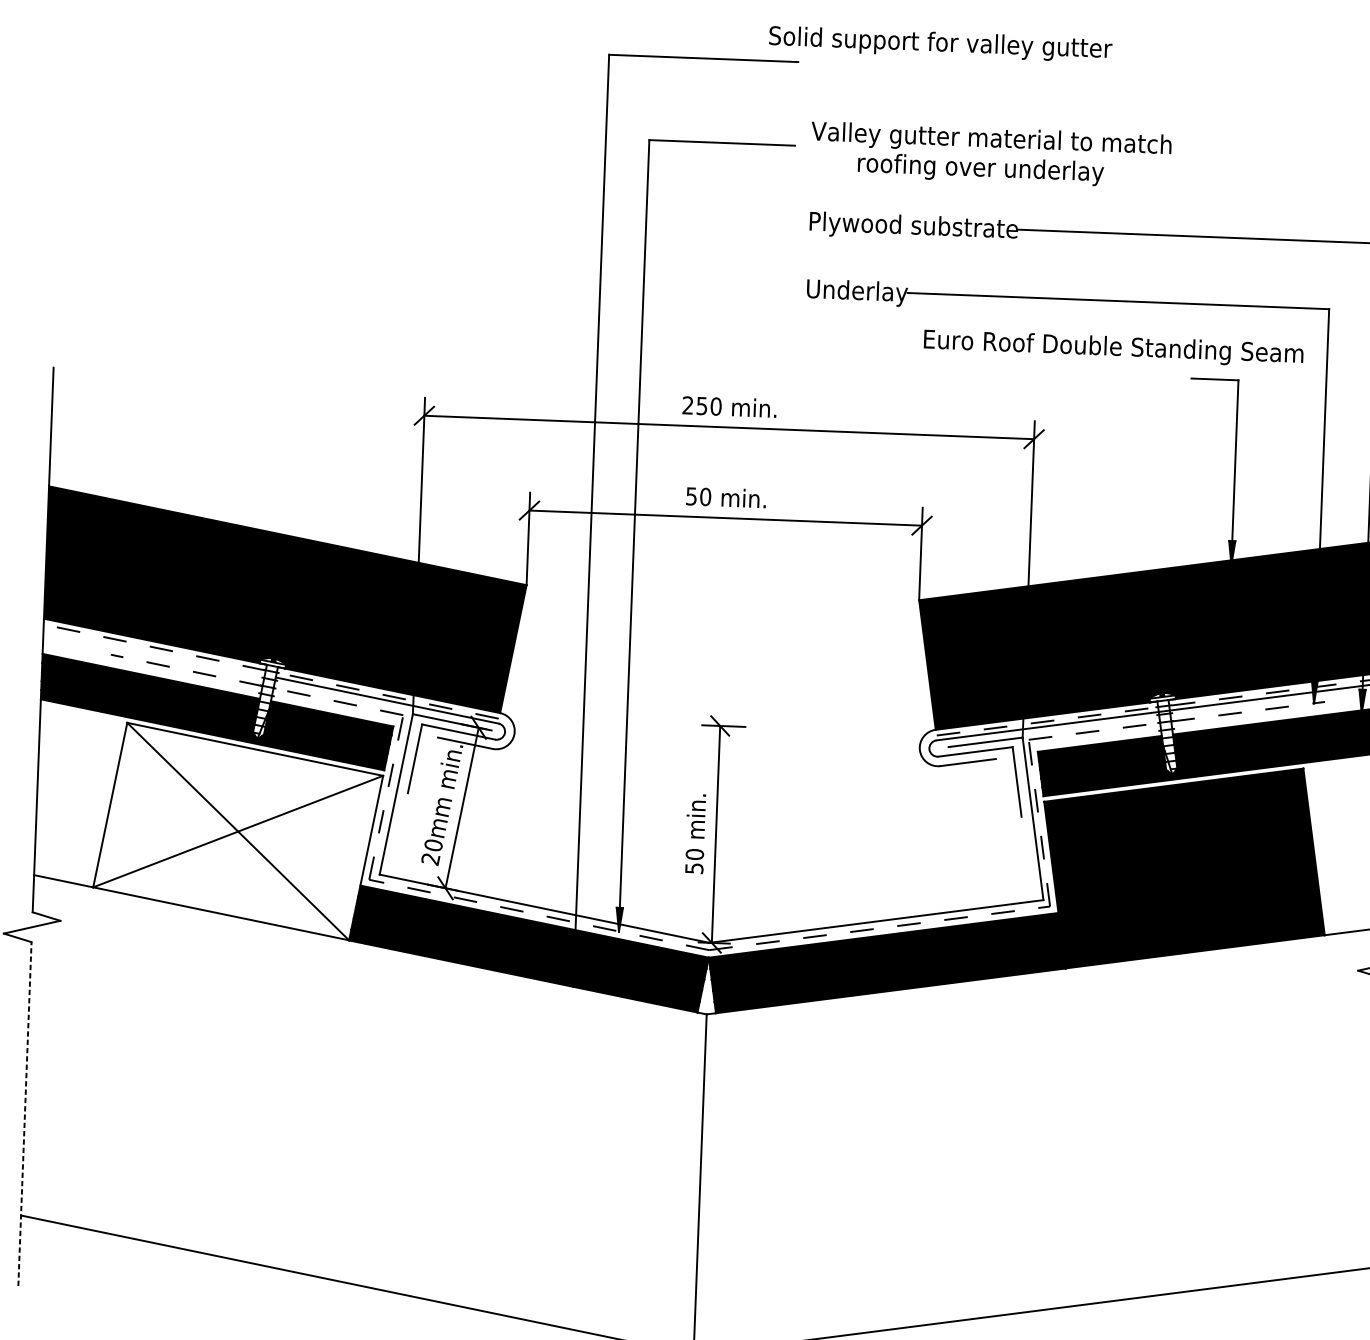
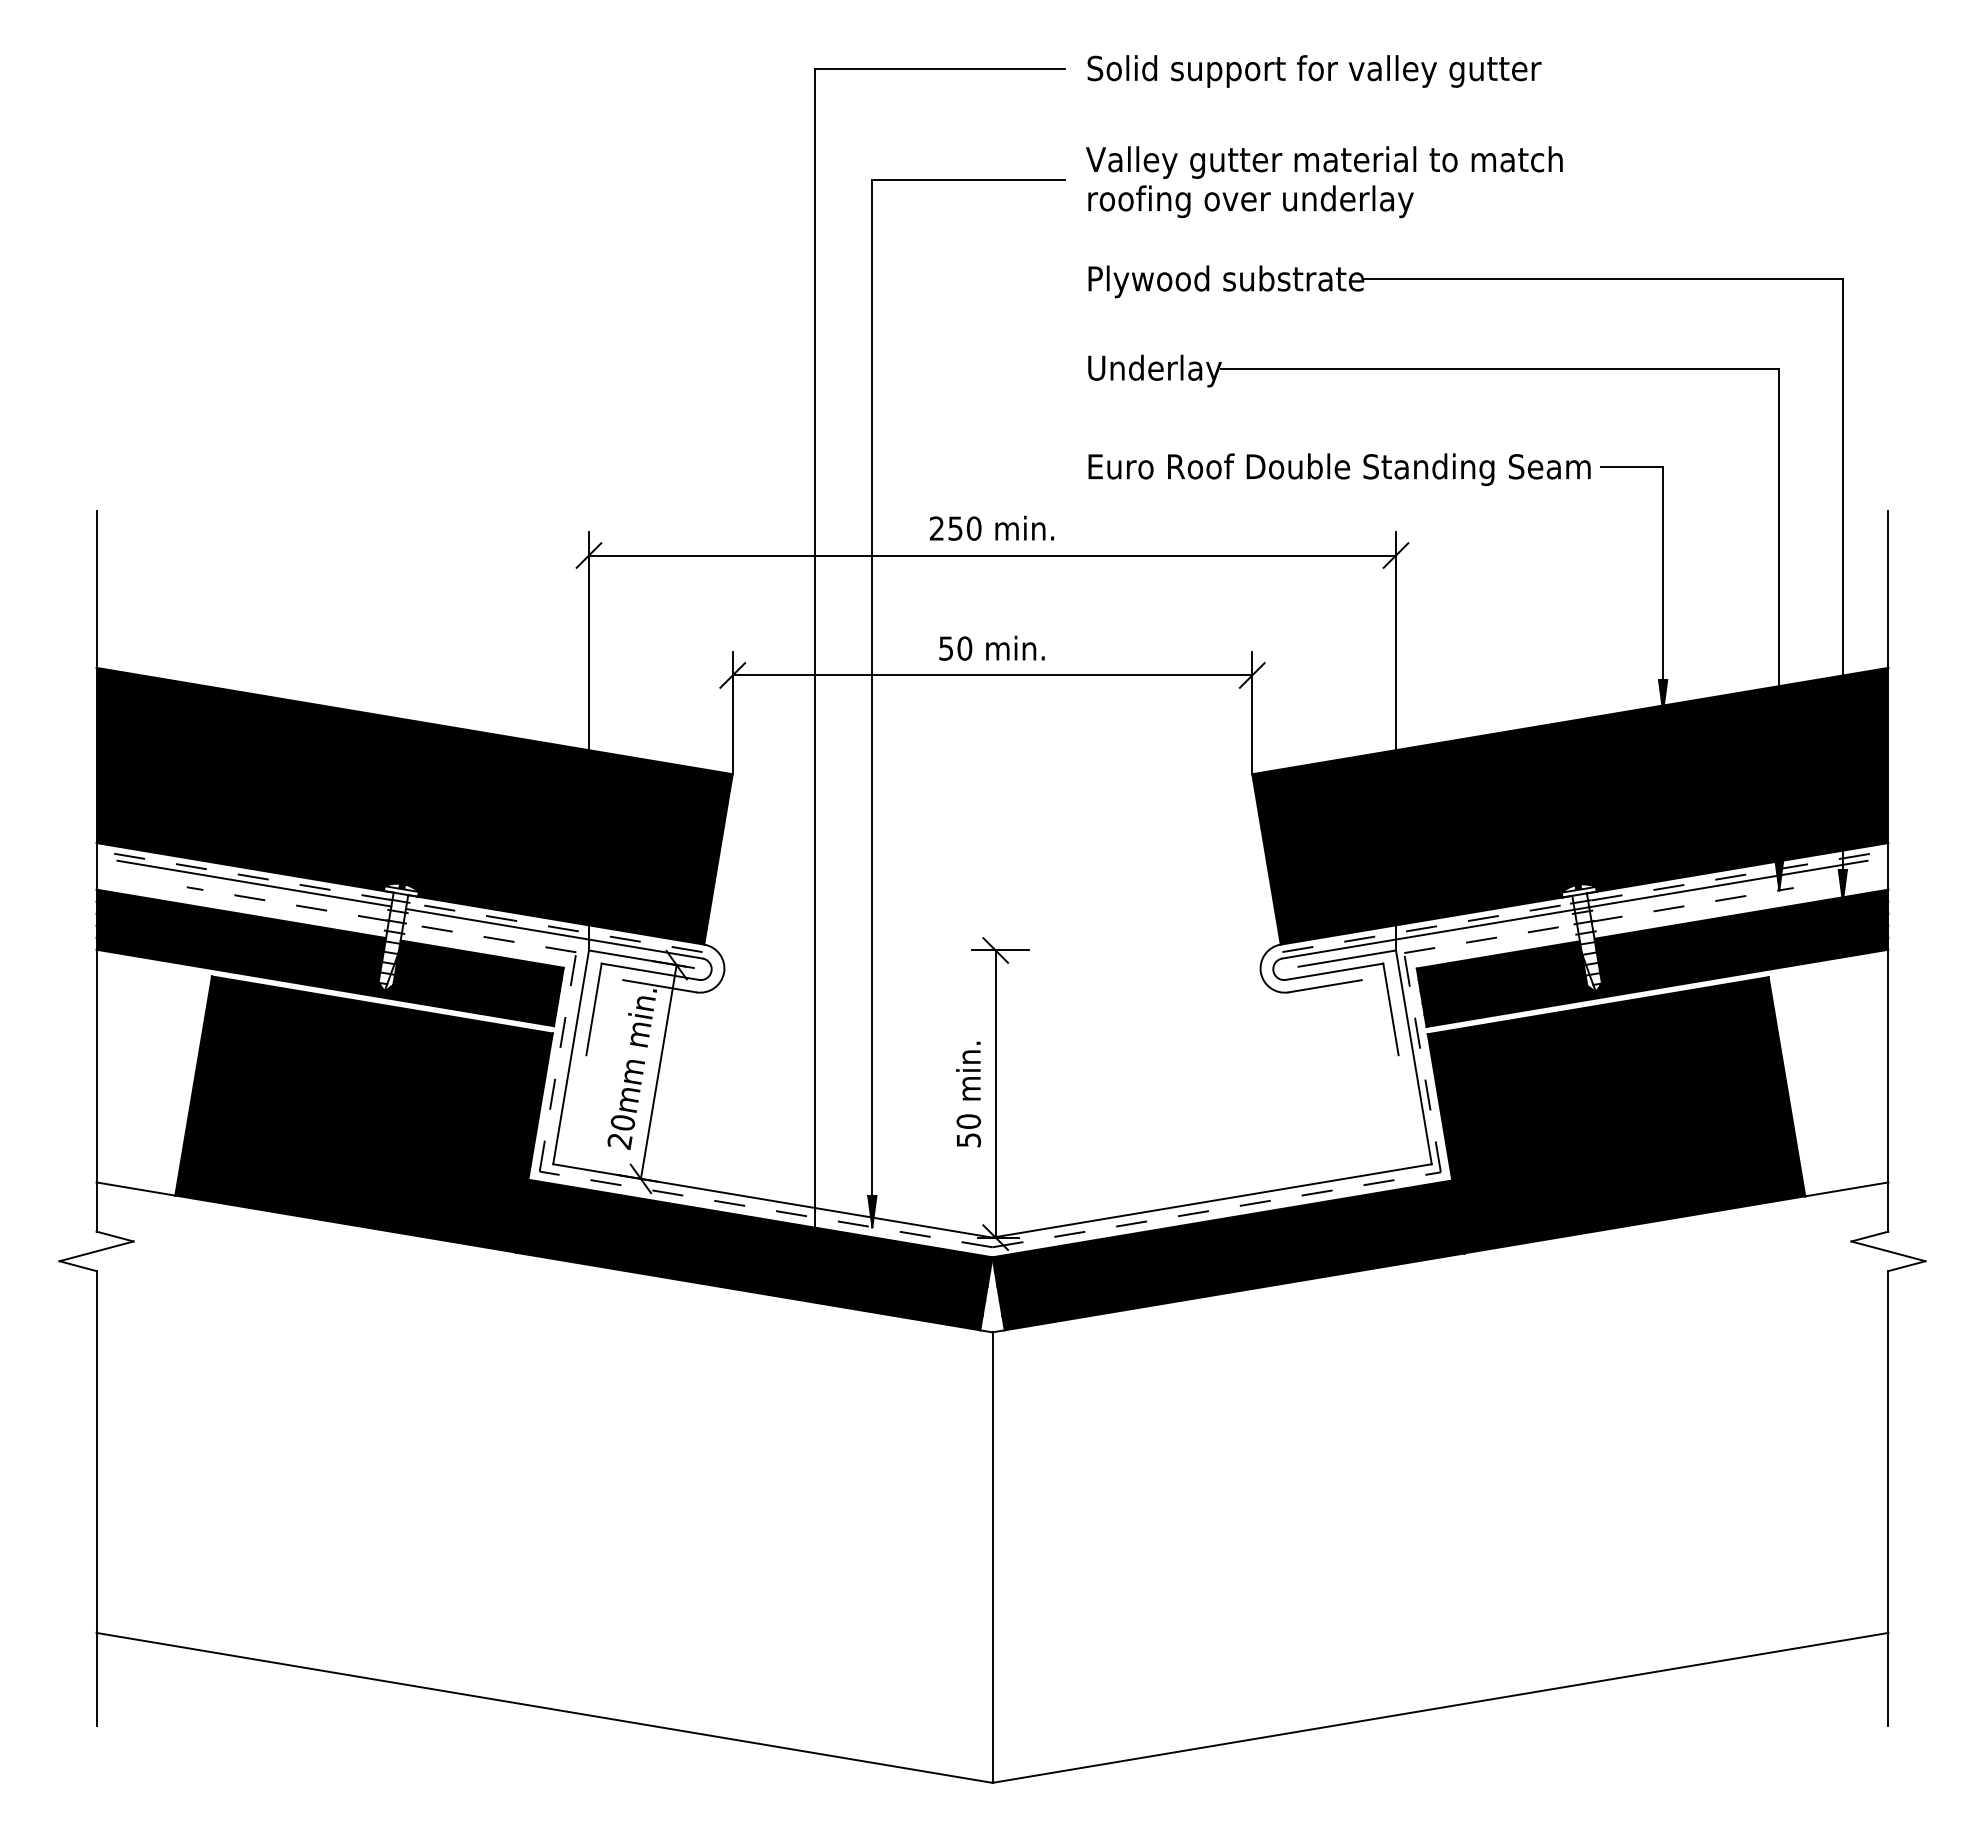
text: (940, 44) -> (1314, 71), moved
text: (980, 169) -> (1250, 201), moved
text: (1113, 348) -> (1339, 469), moved
line: (162, 653) -> (254, 883), added
fill: (237, 831) -> (363, 1114), added
line: (24, 1113) -> (96, 1498), dashed -> solid

